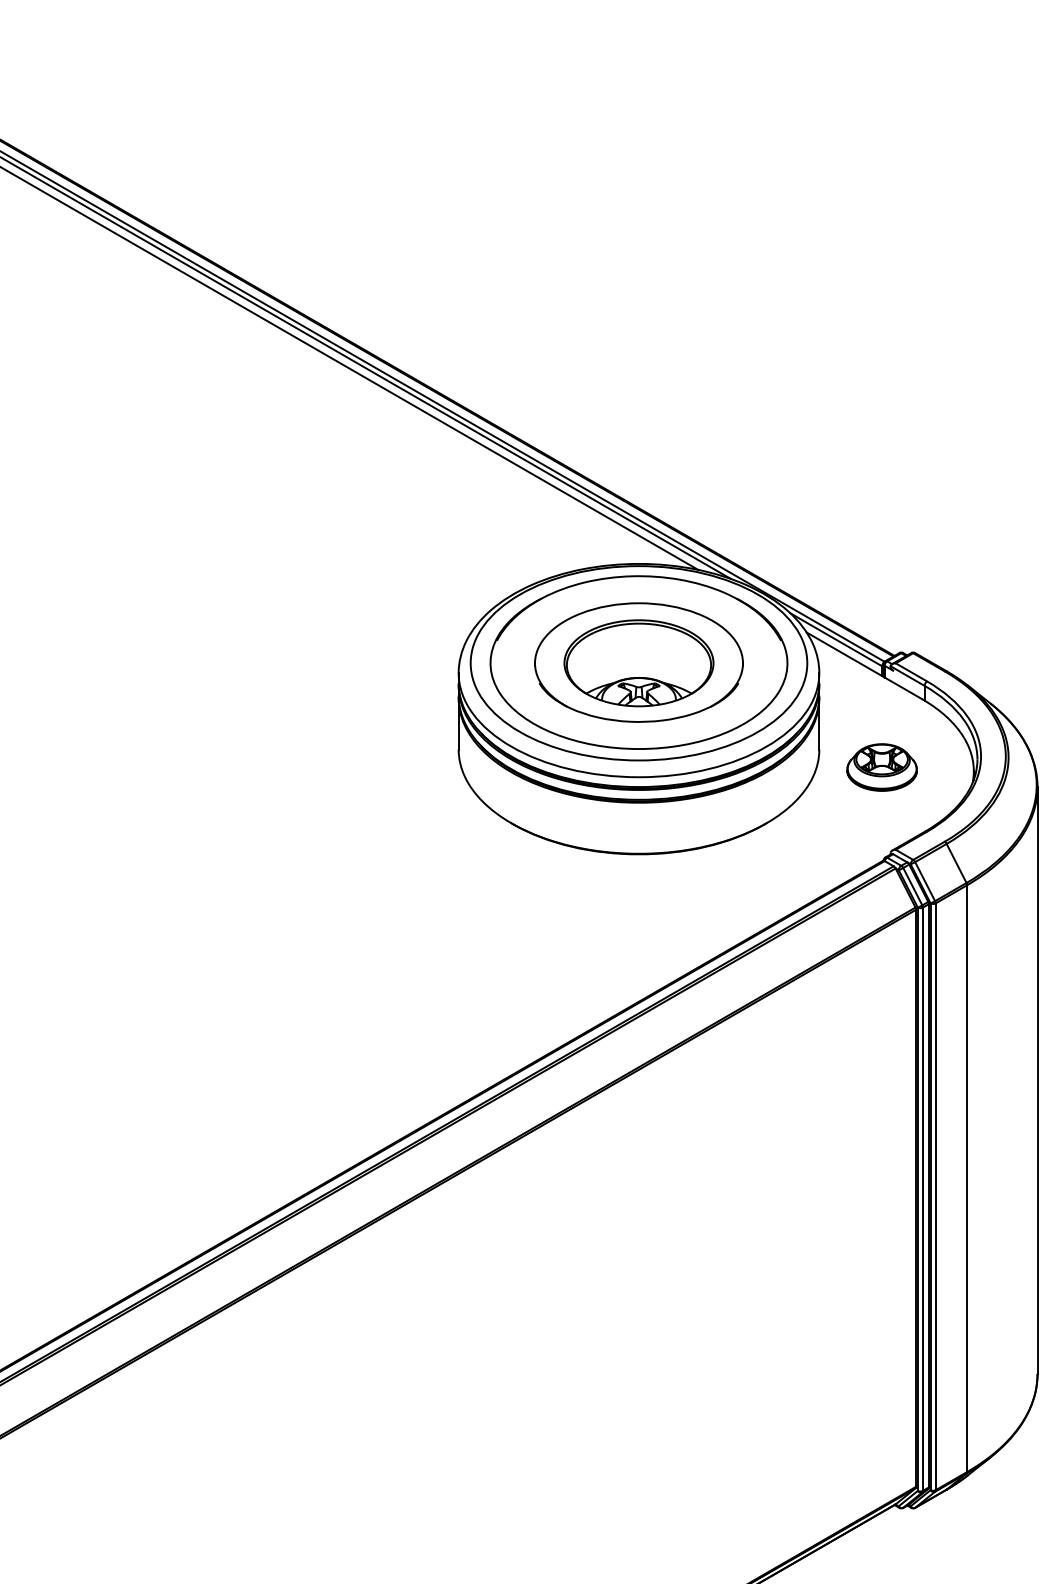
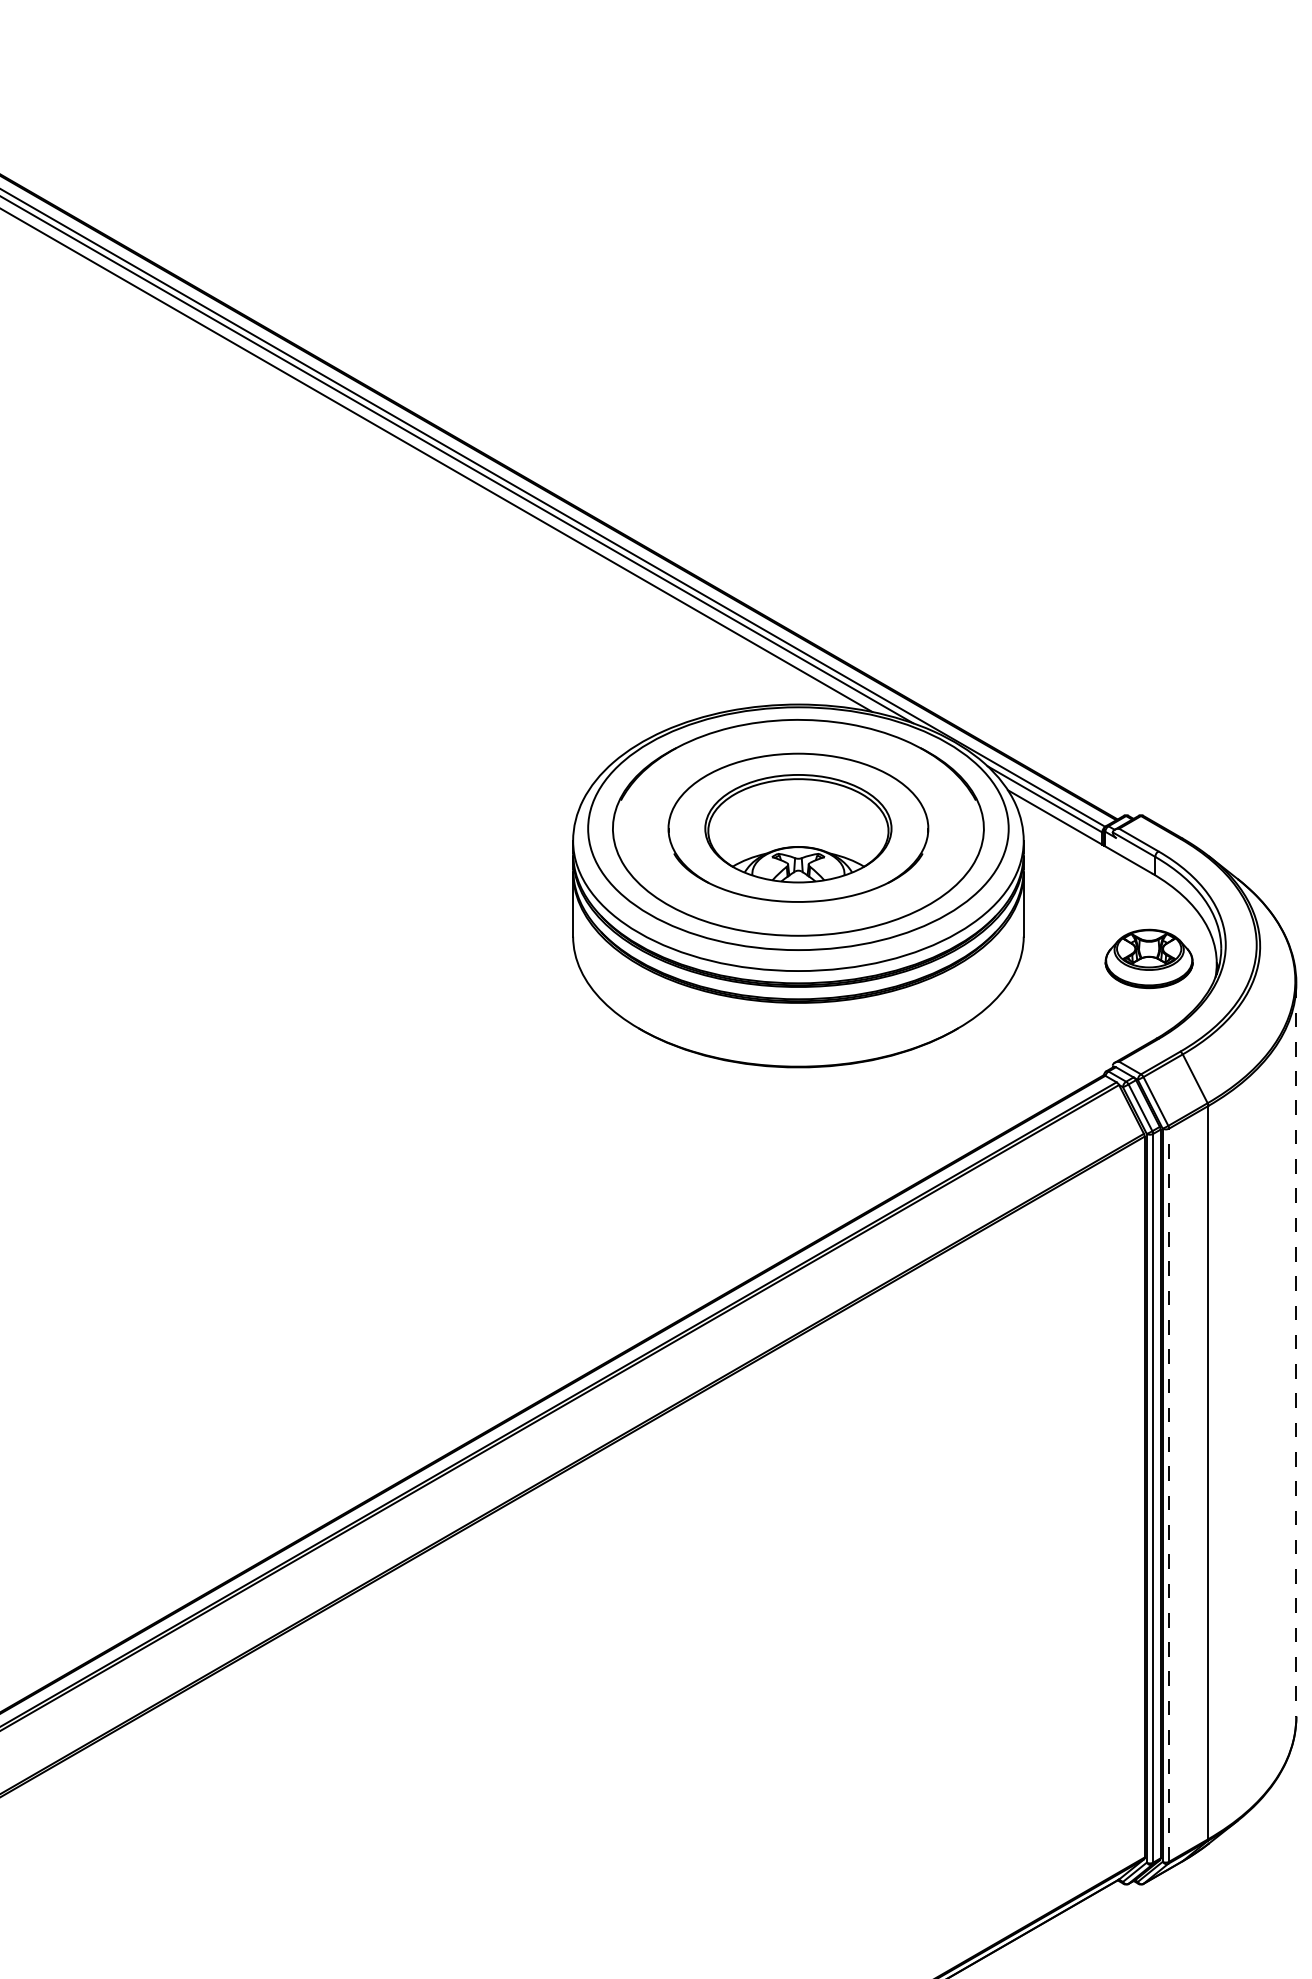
part: (881, 767) -> (1148, 958), moved
line: (1037, 1080) -> (1296, 1349), solid -> dashed
line: (936, 1197) -> (1169, 1495), solid -> dashed

